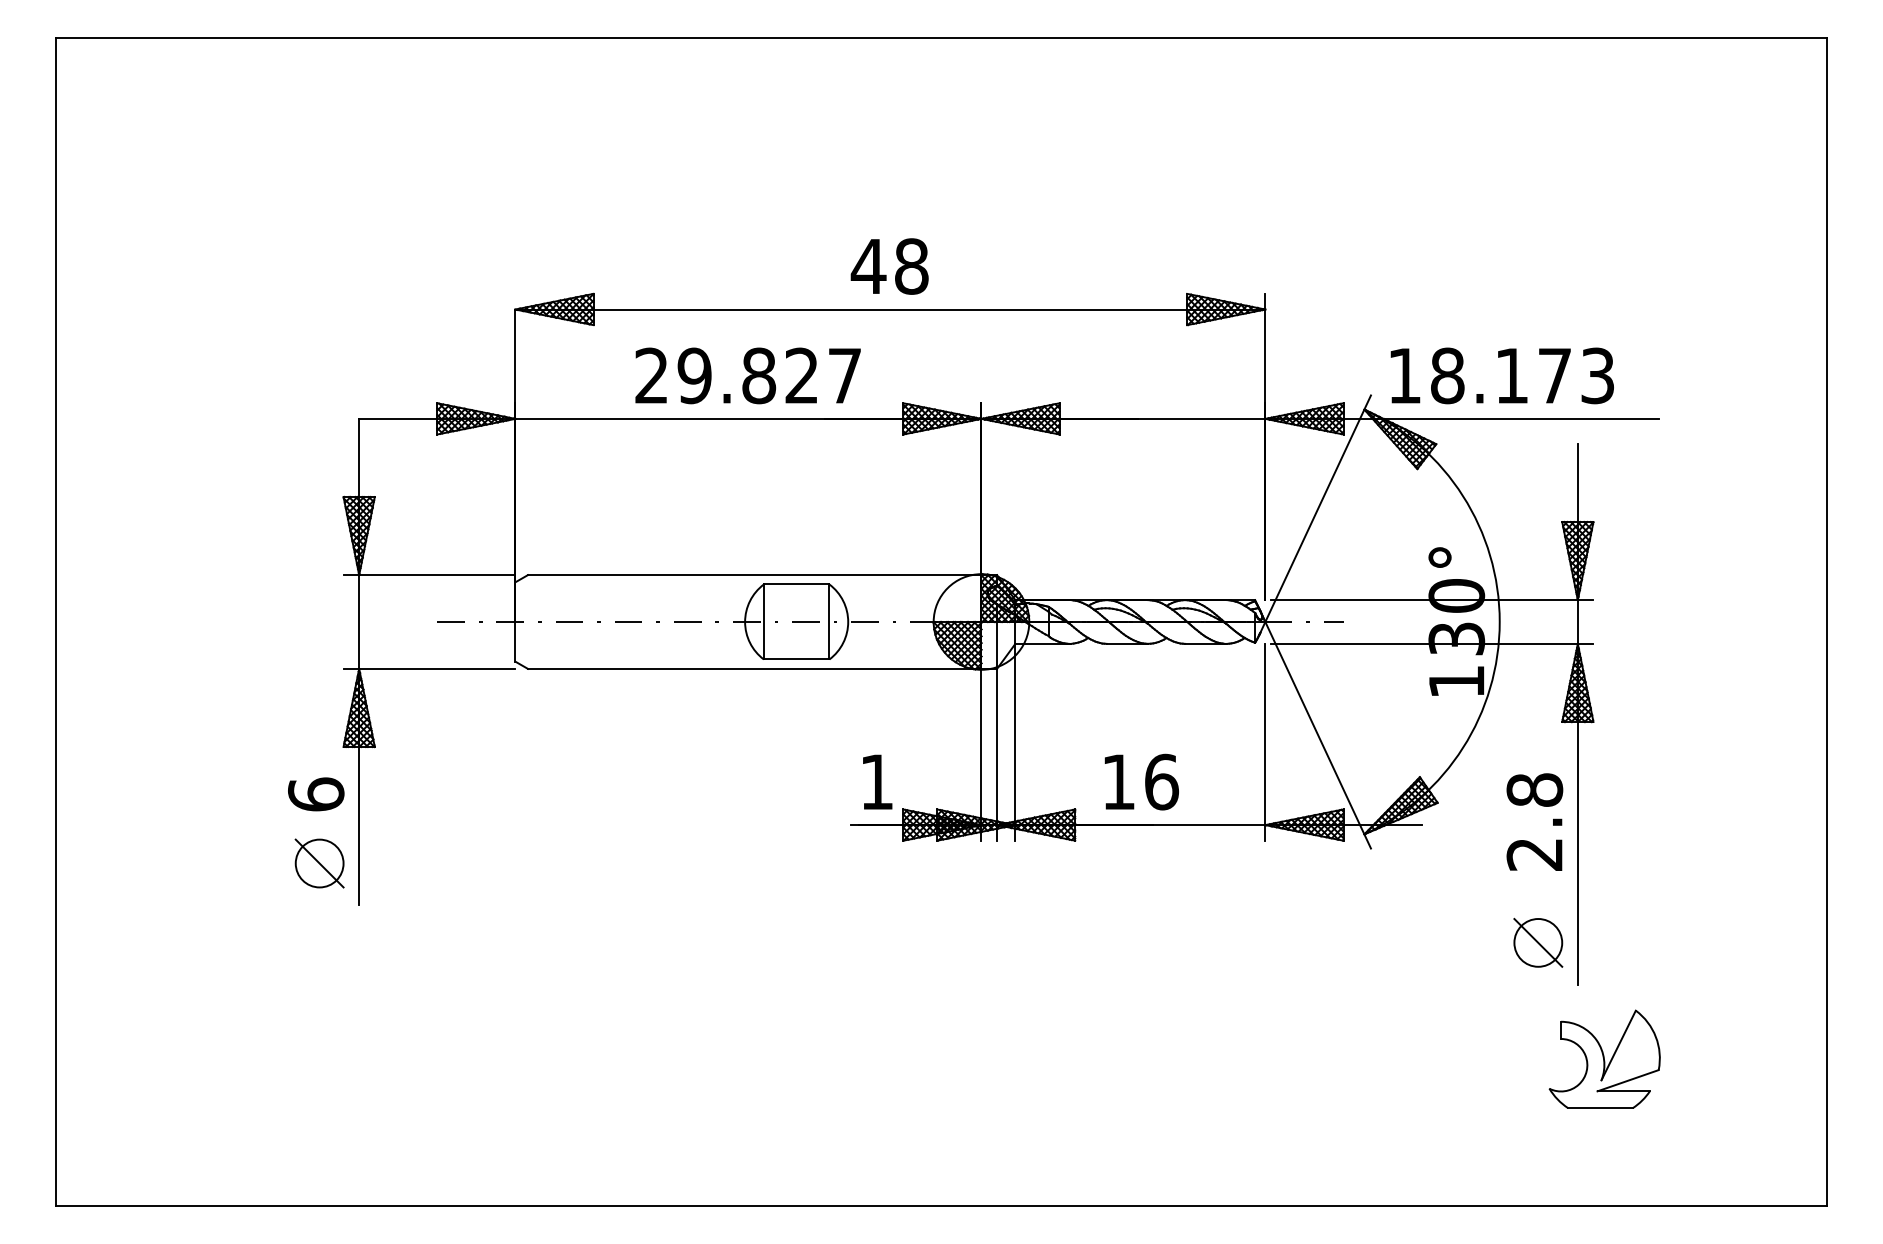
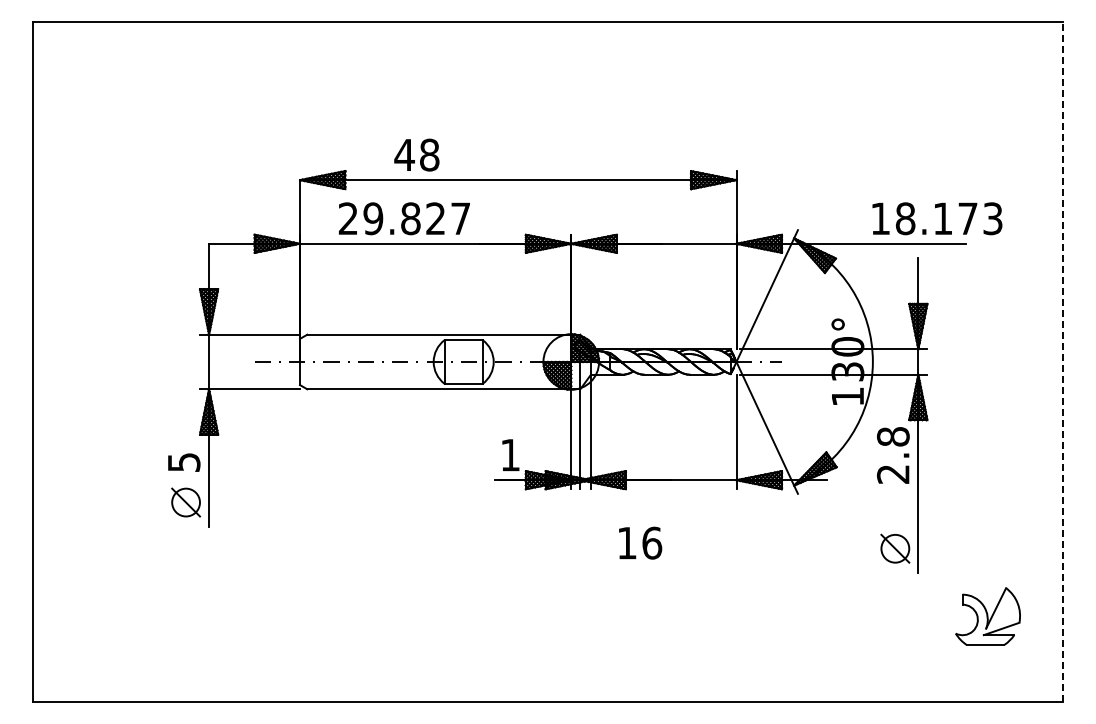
text: (889, 265) -> (416, 154), moved
text: (748, 375) -> (404, 218), moved
text: (1502, 375) -> (937, 218), moved
line: (1827, 621) -> (1063, 361), solid -> dashed
text: (1141, 780) -> (640, 542), moved
text: (315, 794) -> (183, 462), 6 -> 5
text: (1535, 822) -> (893, 455), moved
part: (1603, 1059) -> (987, 616), moved

